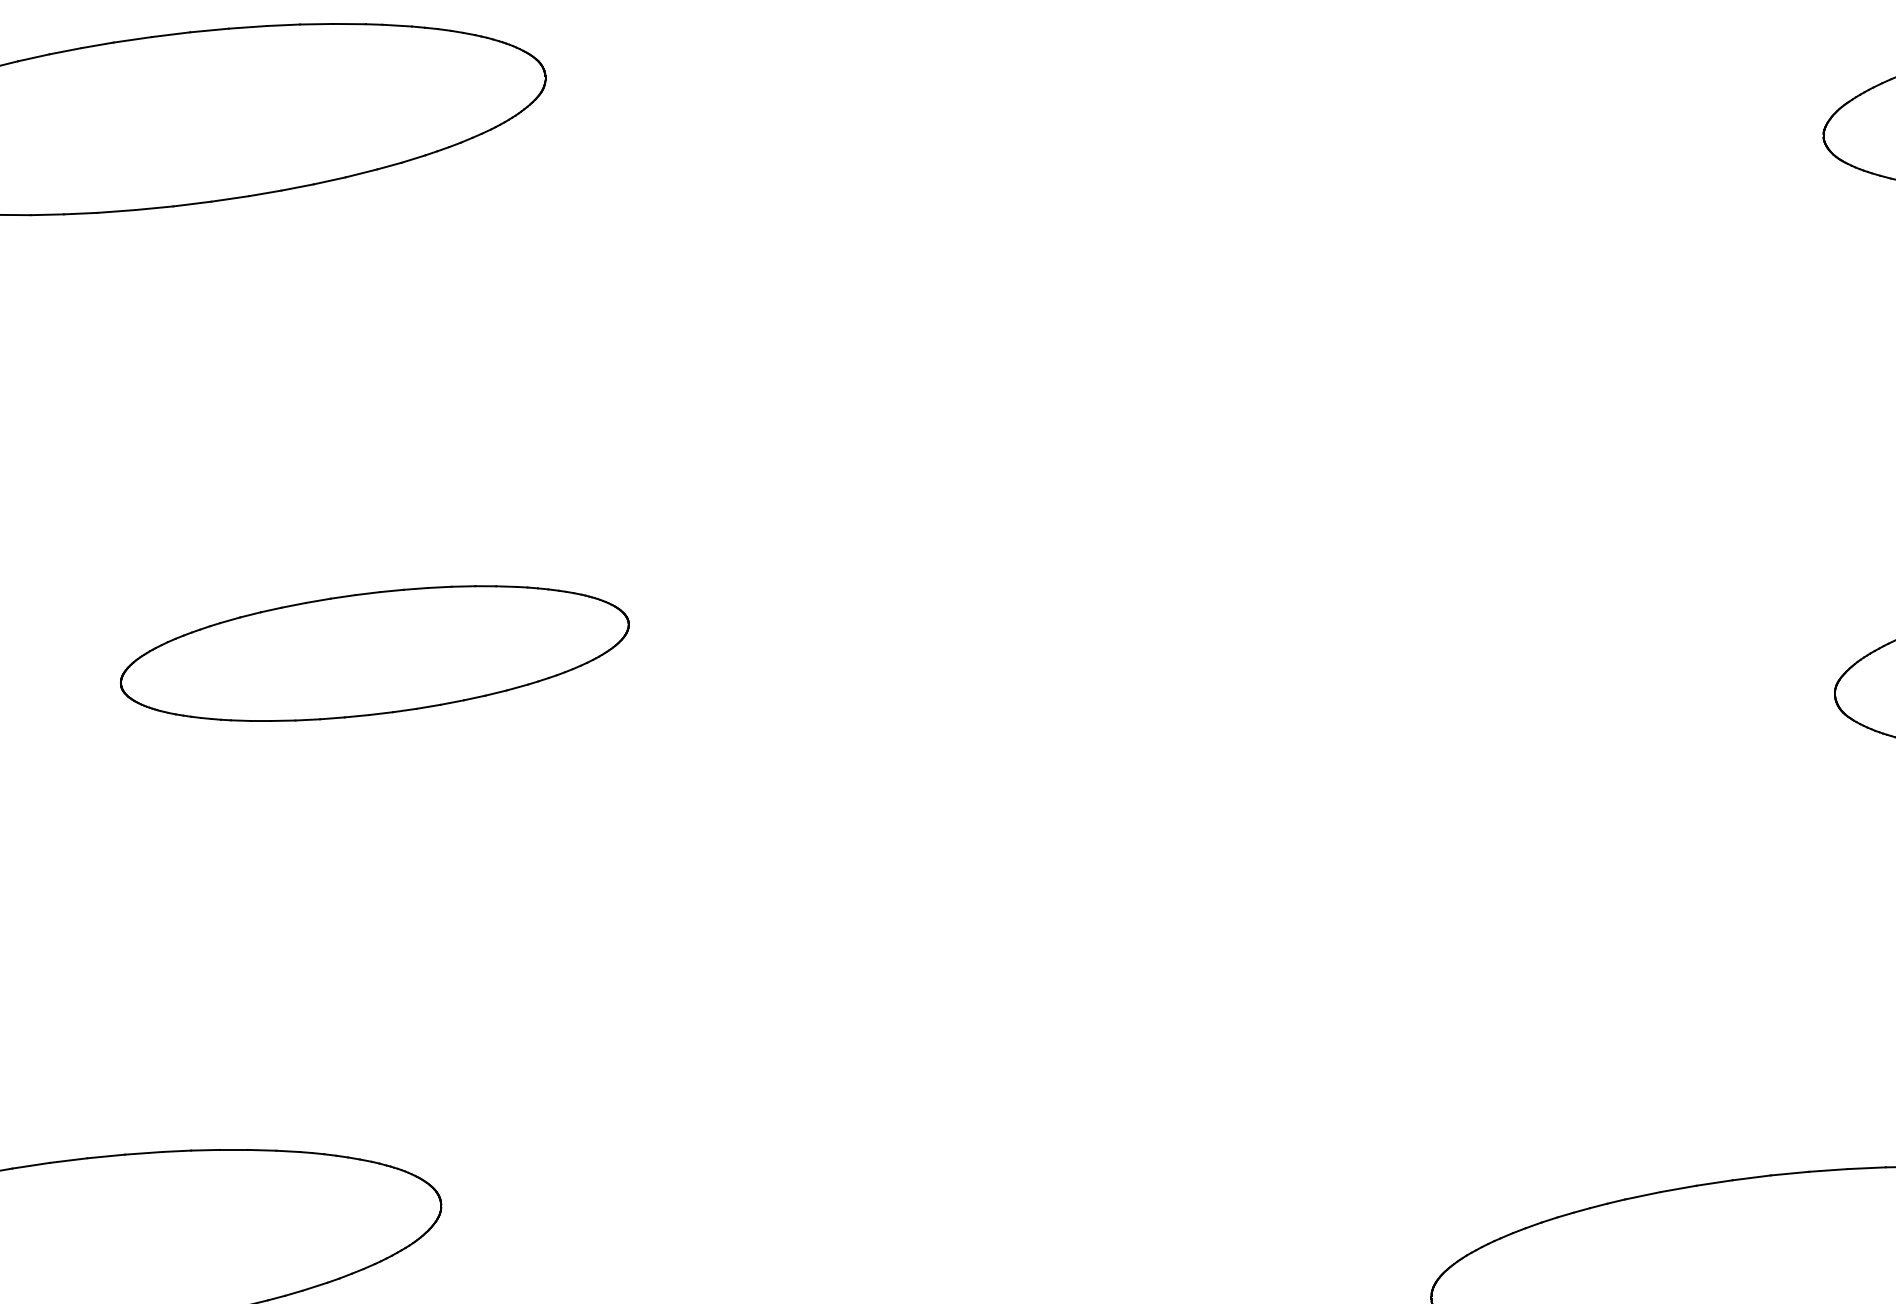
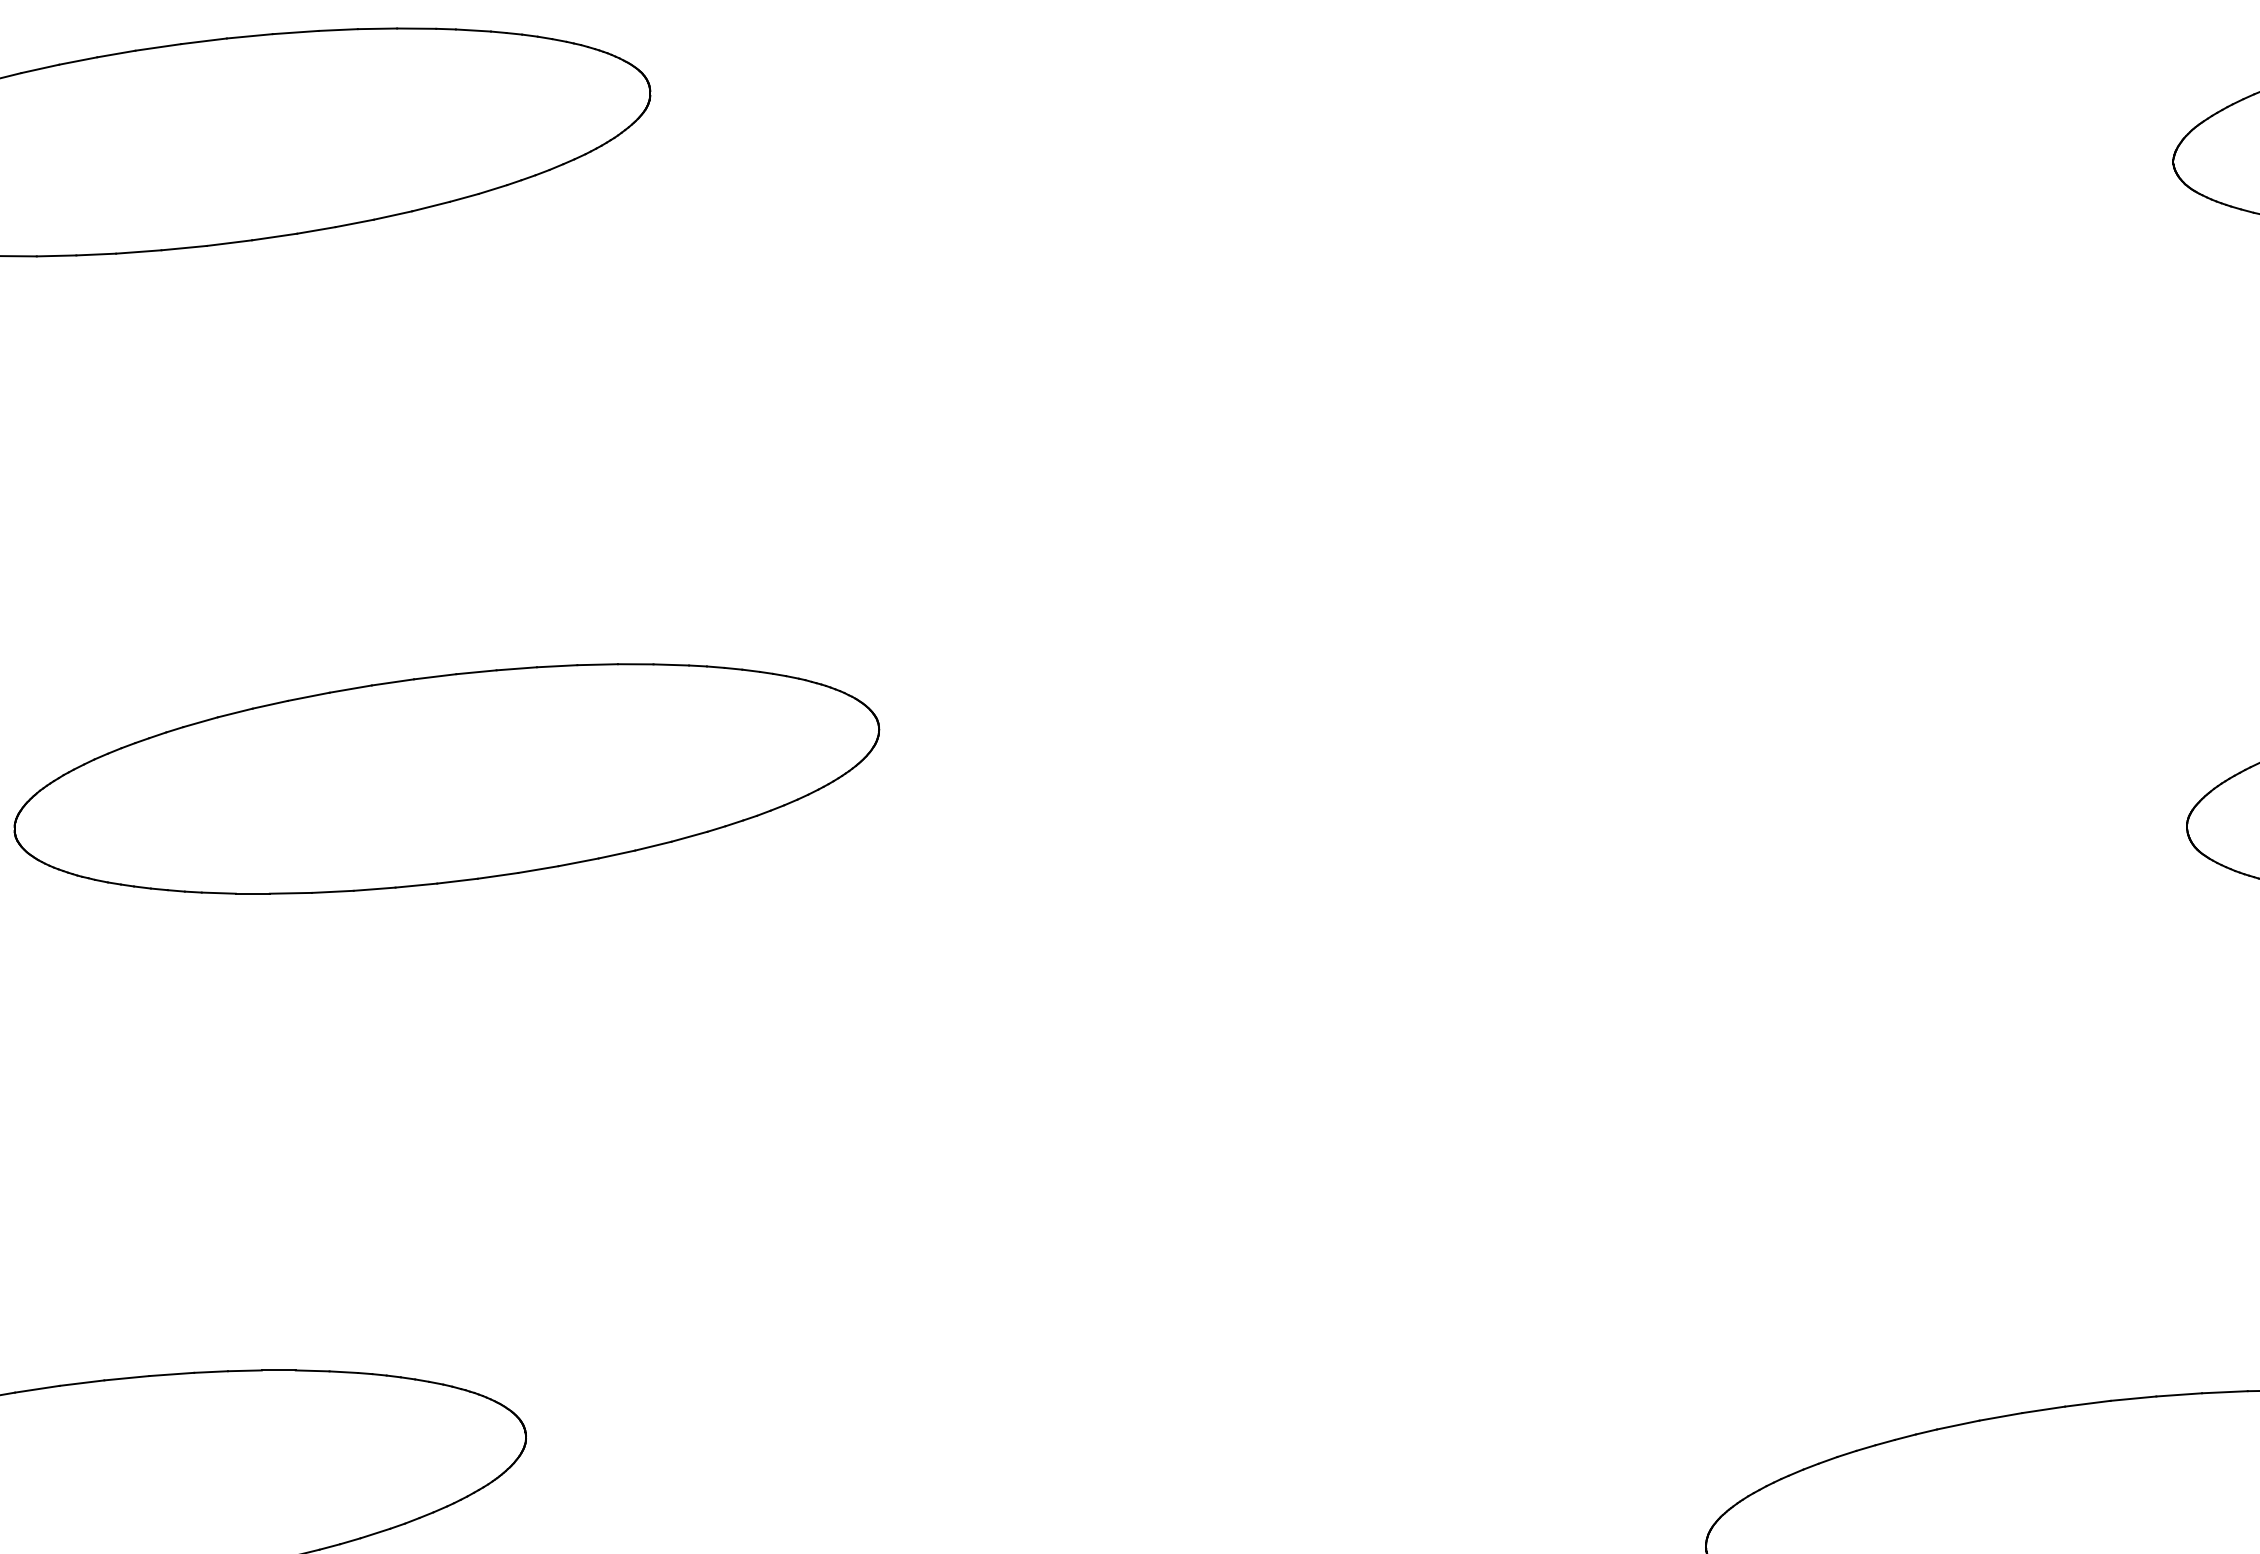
part: (374, 653) -> (446, 778), size x1.43

